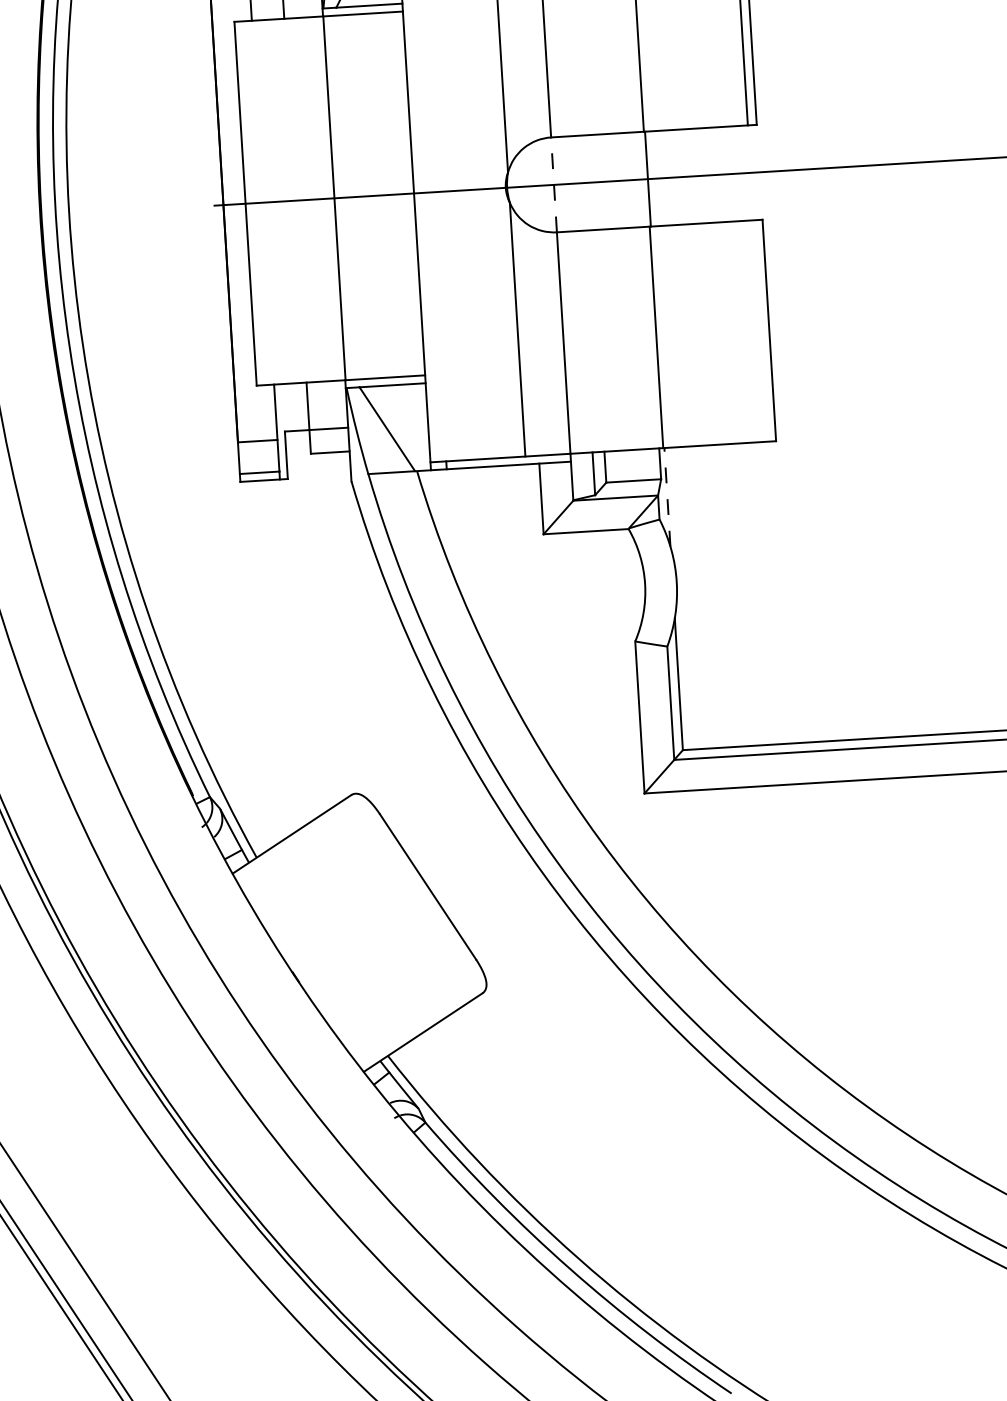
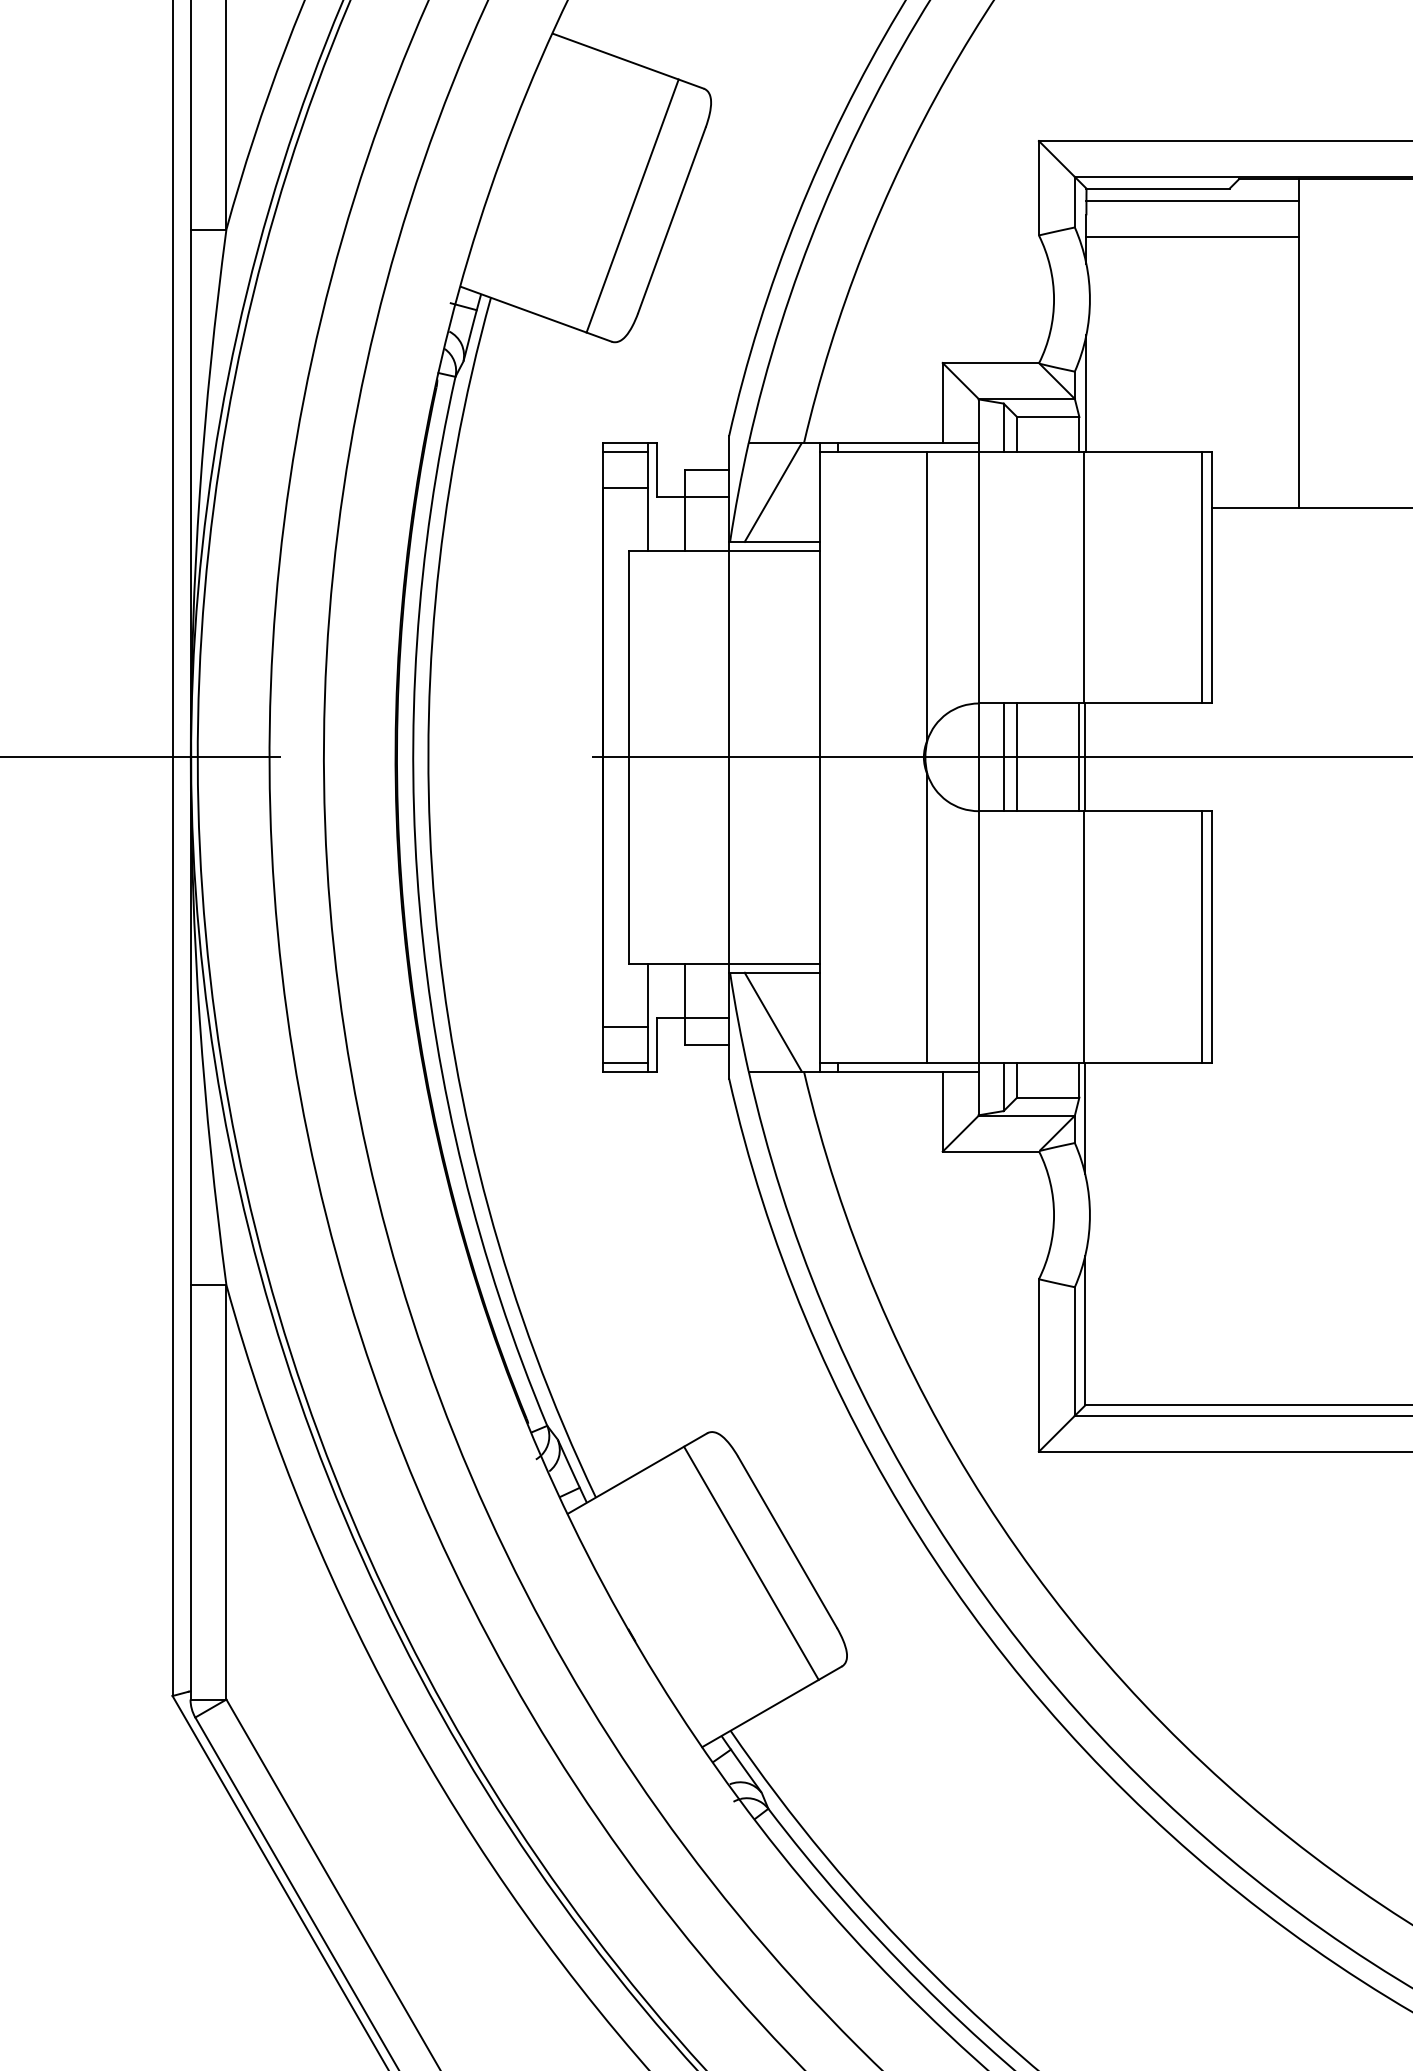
line: (642, 179) -> (1079, 757), added
line: (588, 182) -> (1017, 757), added
line: (575, 183) -> (1003, 757), added
line: (553, 185) -> (978, 757), dashed -> solid
line: (760, 330) -> (1201, 936), added
line: (667, 497) -> (1085, 1118), dashed -> solid
line: (397, 906) -> (751, 1562), added

